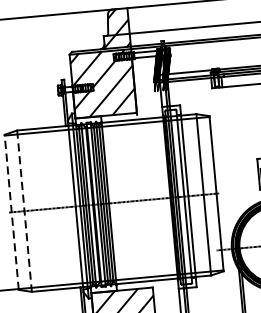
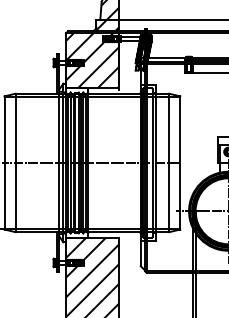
line: (11, 211) -> (4, 162), dashed -> solid
line: (24, 211) -> (15, 163), dashed -> solid

